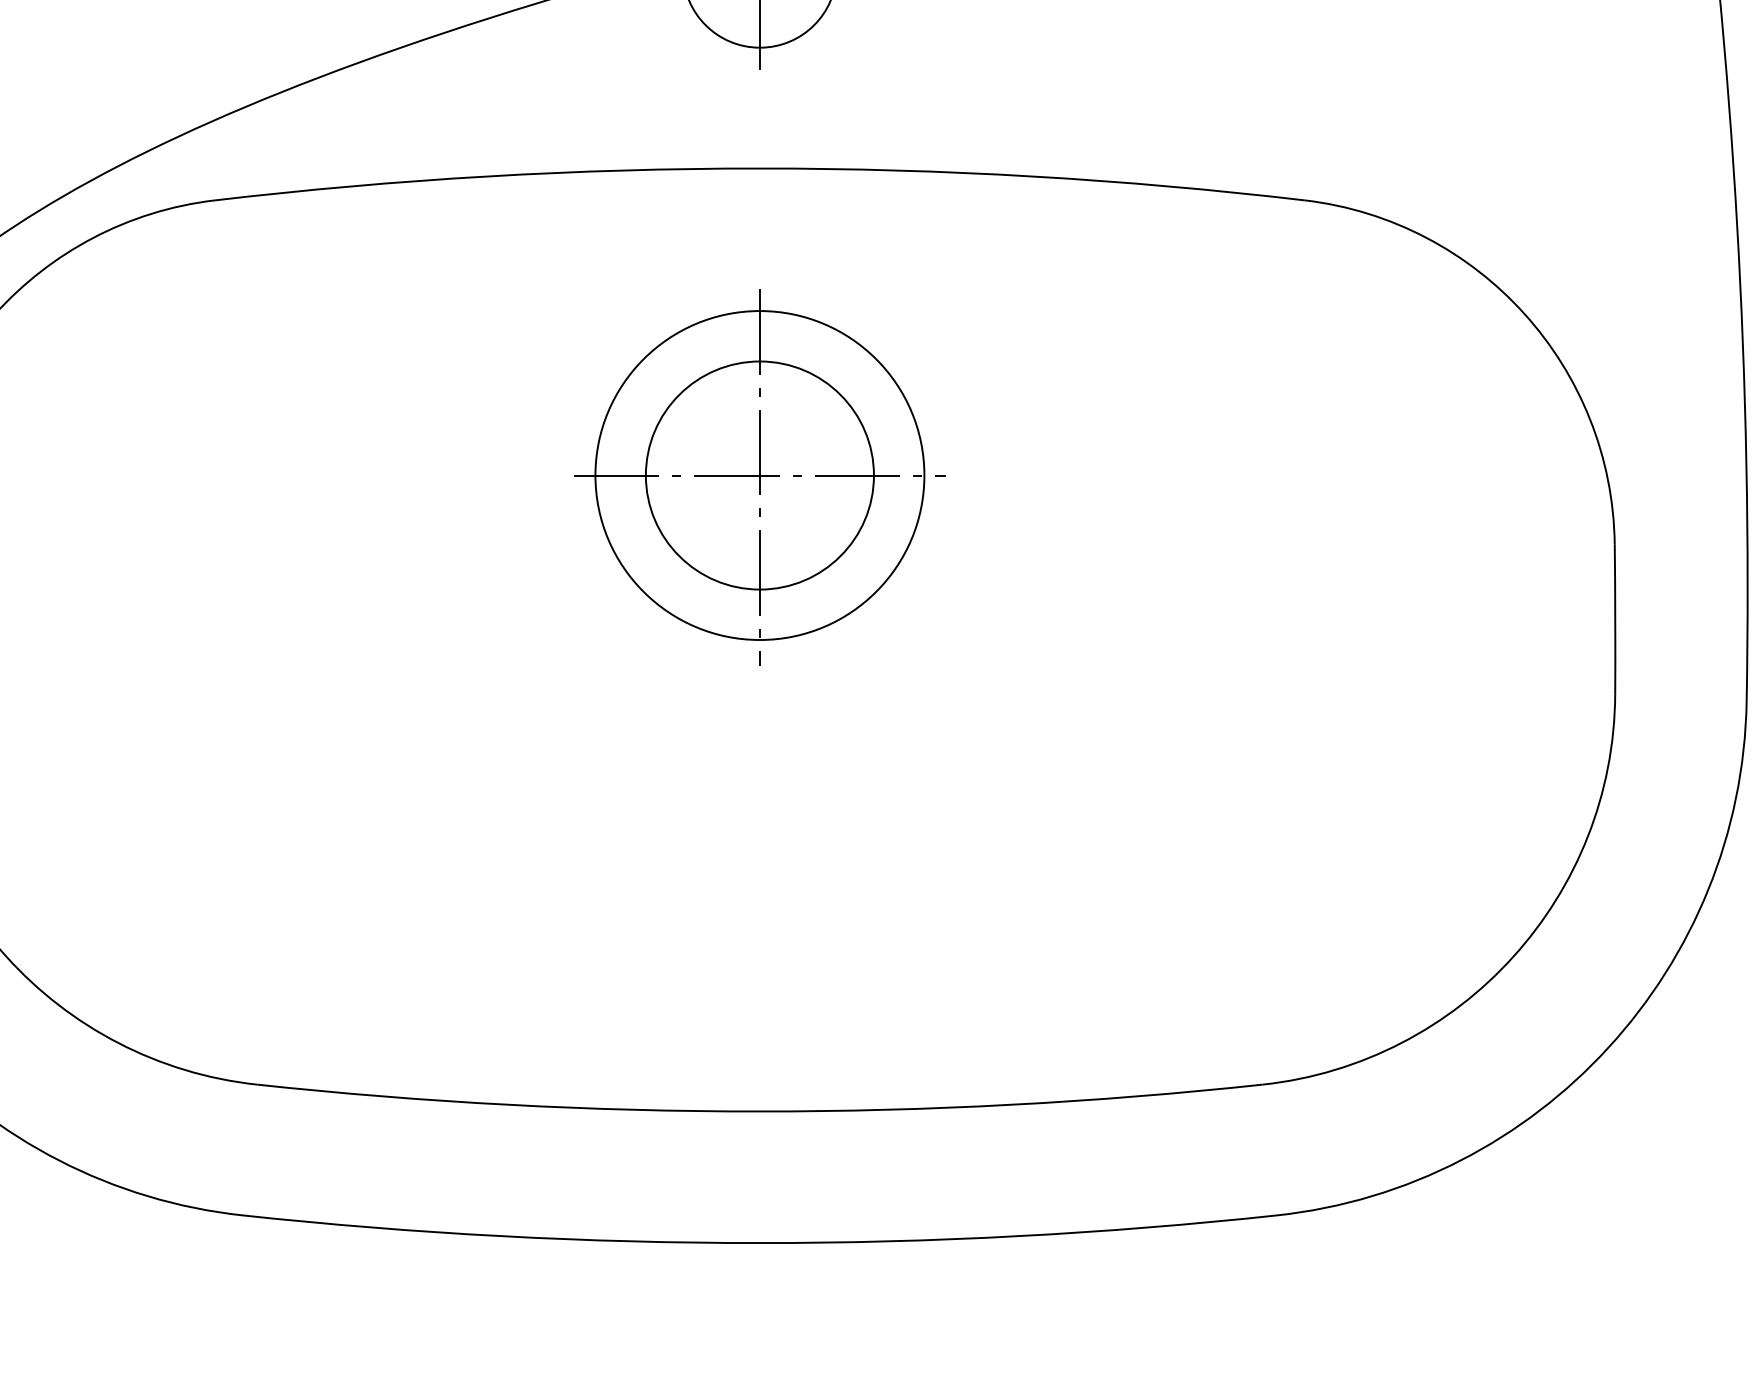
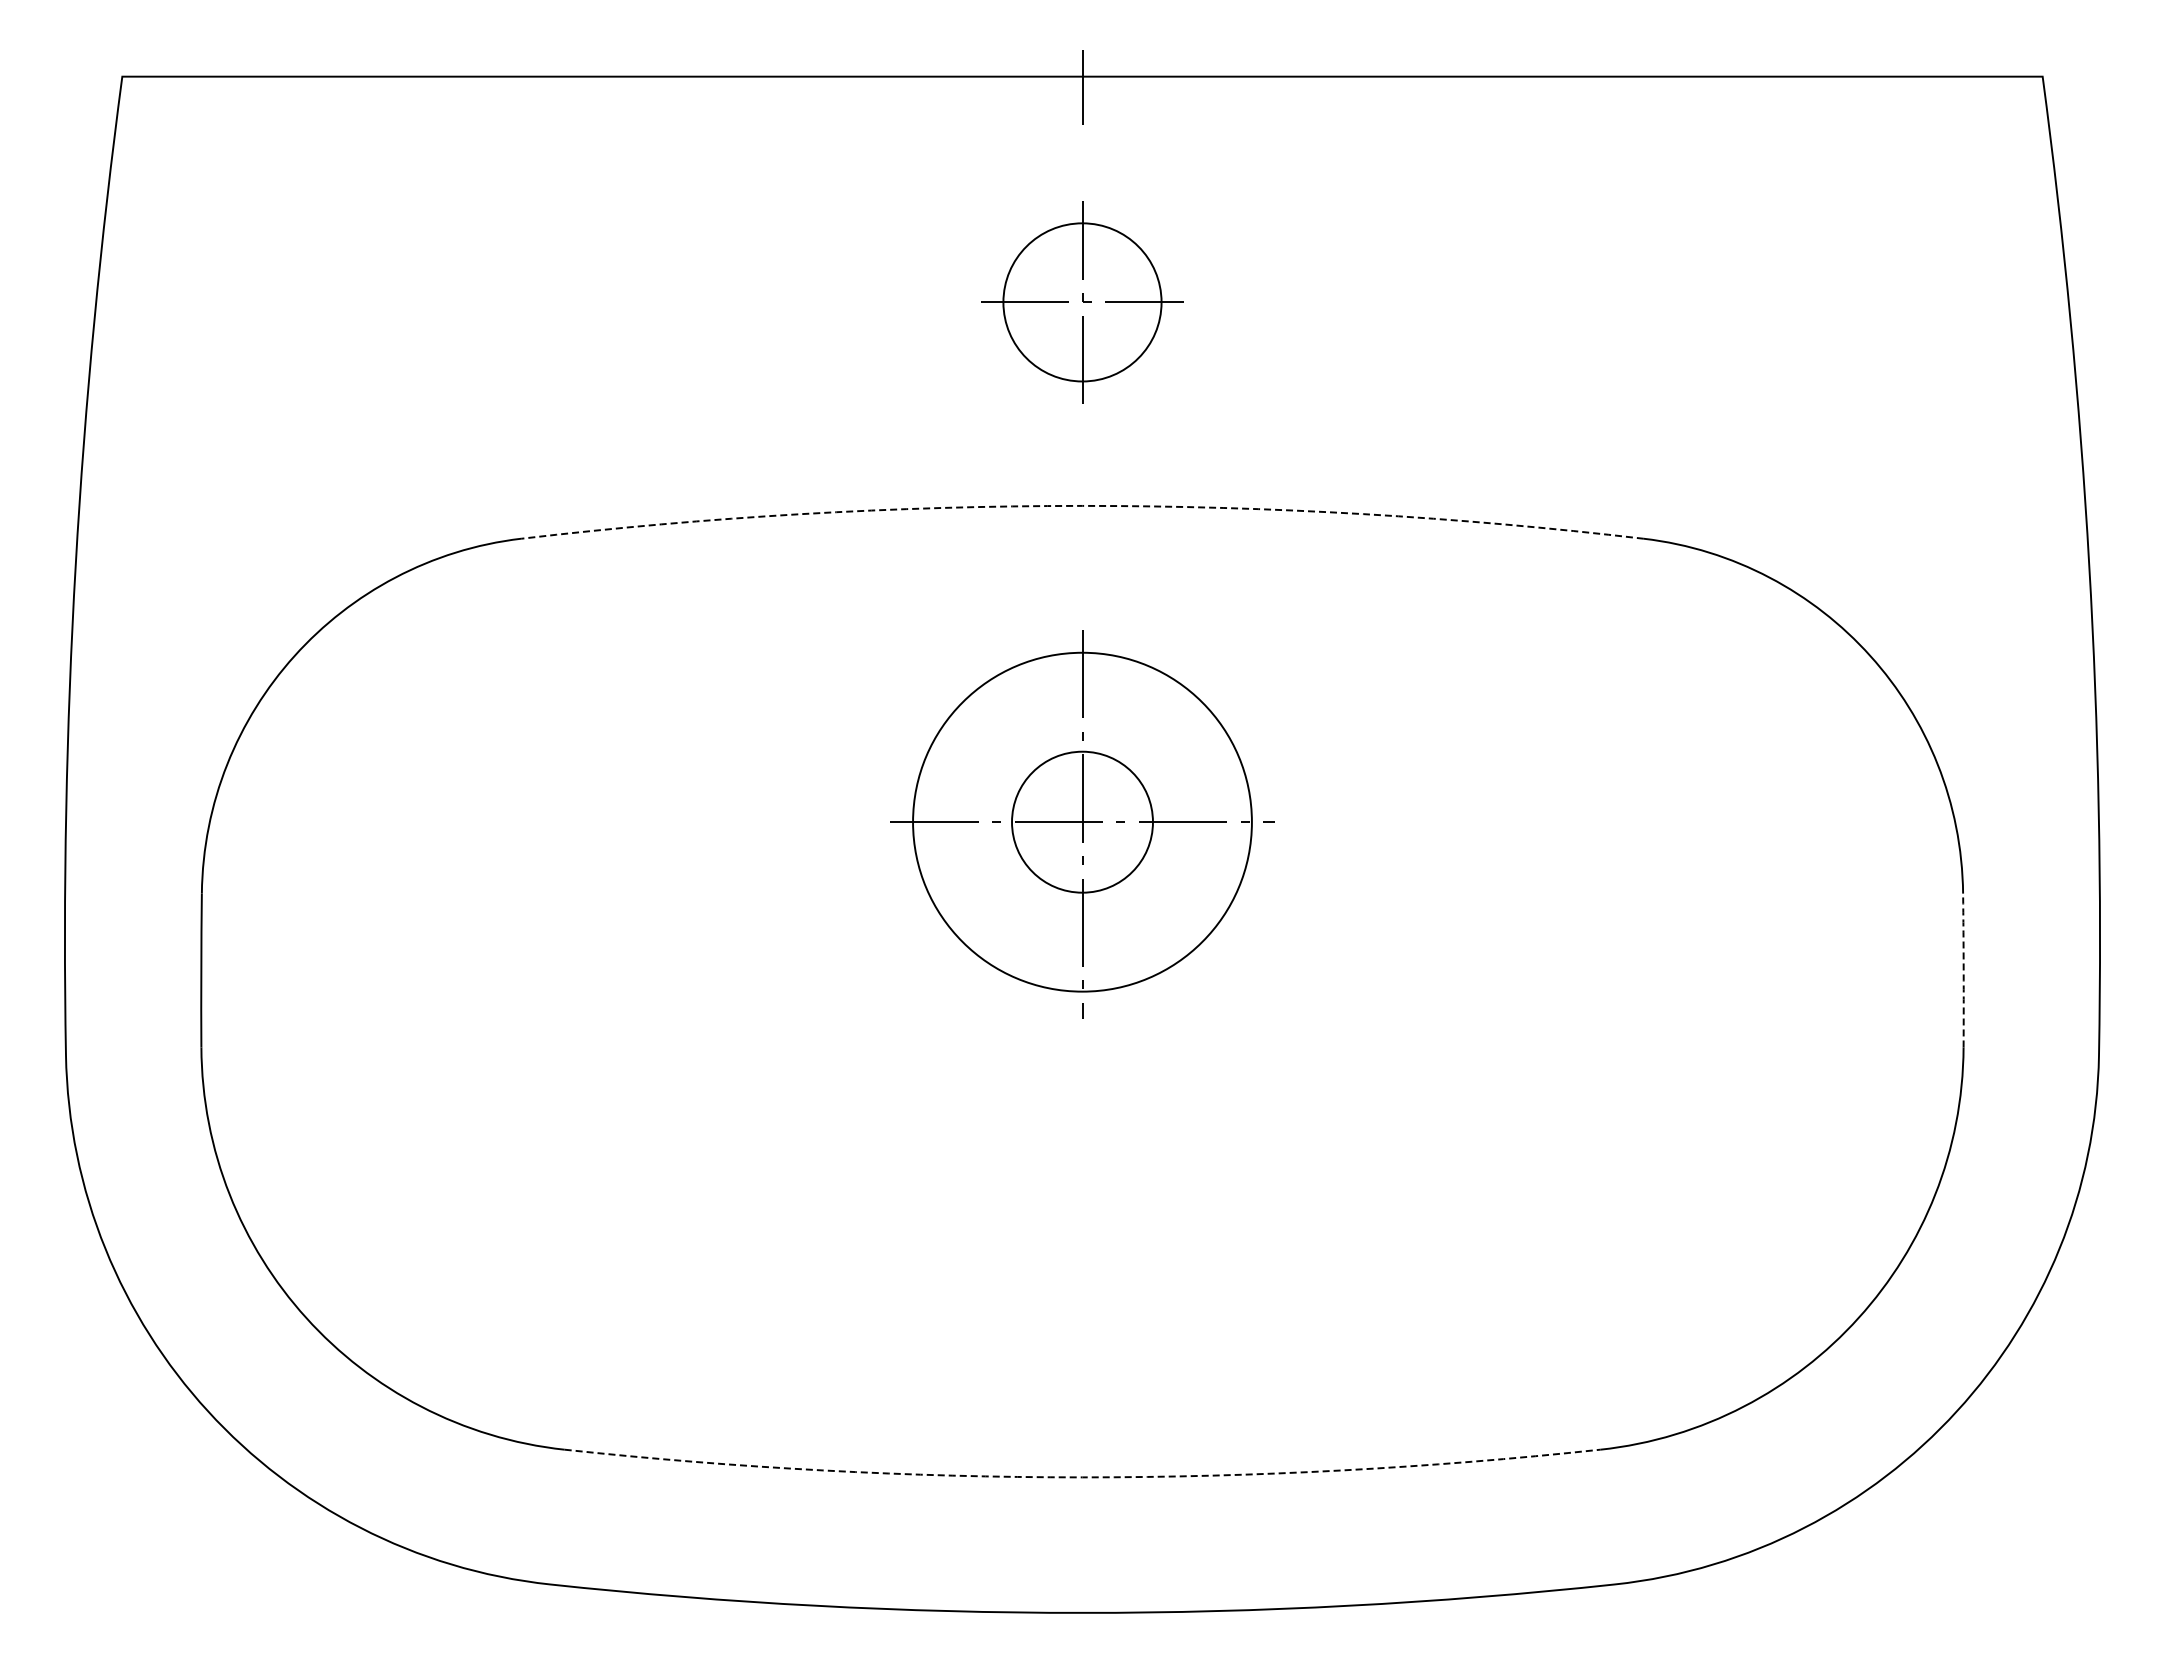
arc: (759, 168) -> (1082, 505), solid -> dashed
circle: (759, 474) -> (1082, 821), size x0.6
arc: (1615, 619) -> (1963, 970), solid -> dashed
arc: (759, 1111) -> (1082, 1477), solid -> dashed

